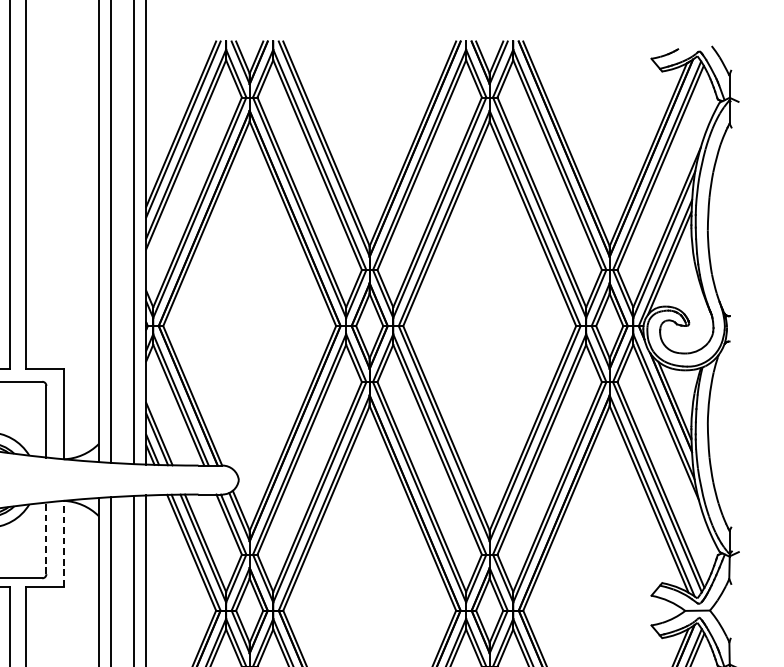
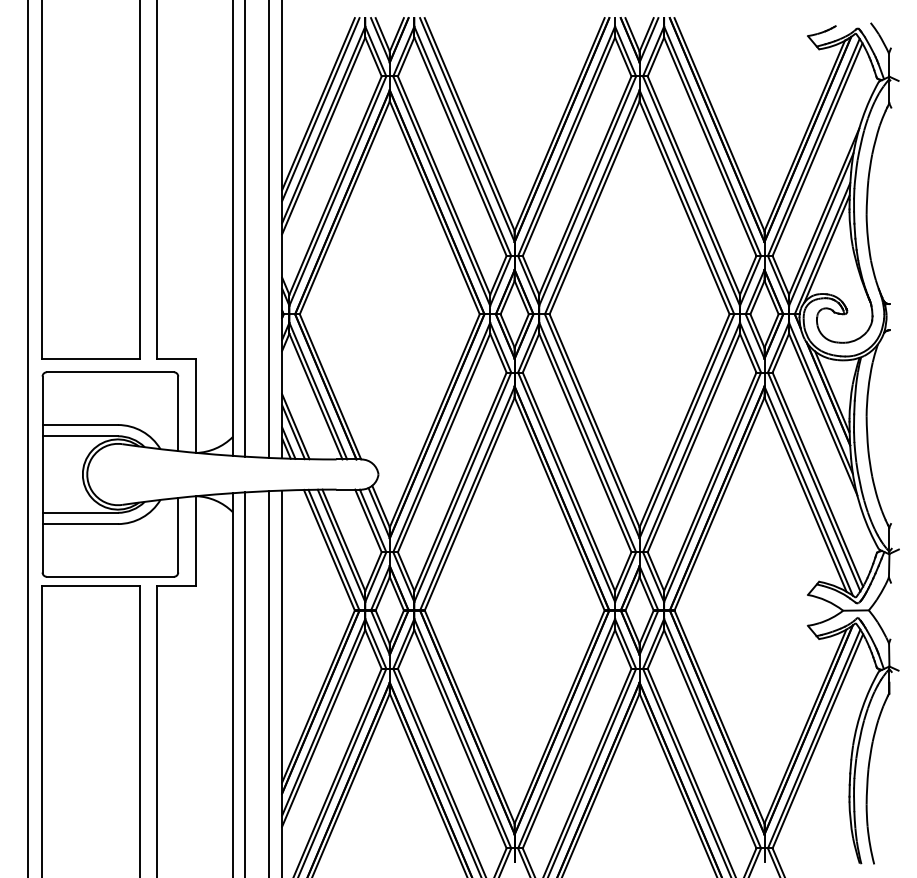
line: (46, 537) -> (178, 534), dashed -> solid
line: (63, 543) -> (196, 540), dashed -> solid

